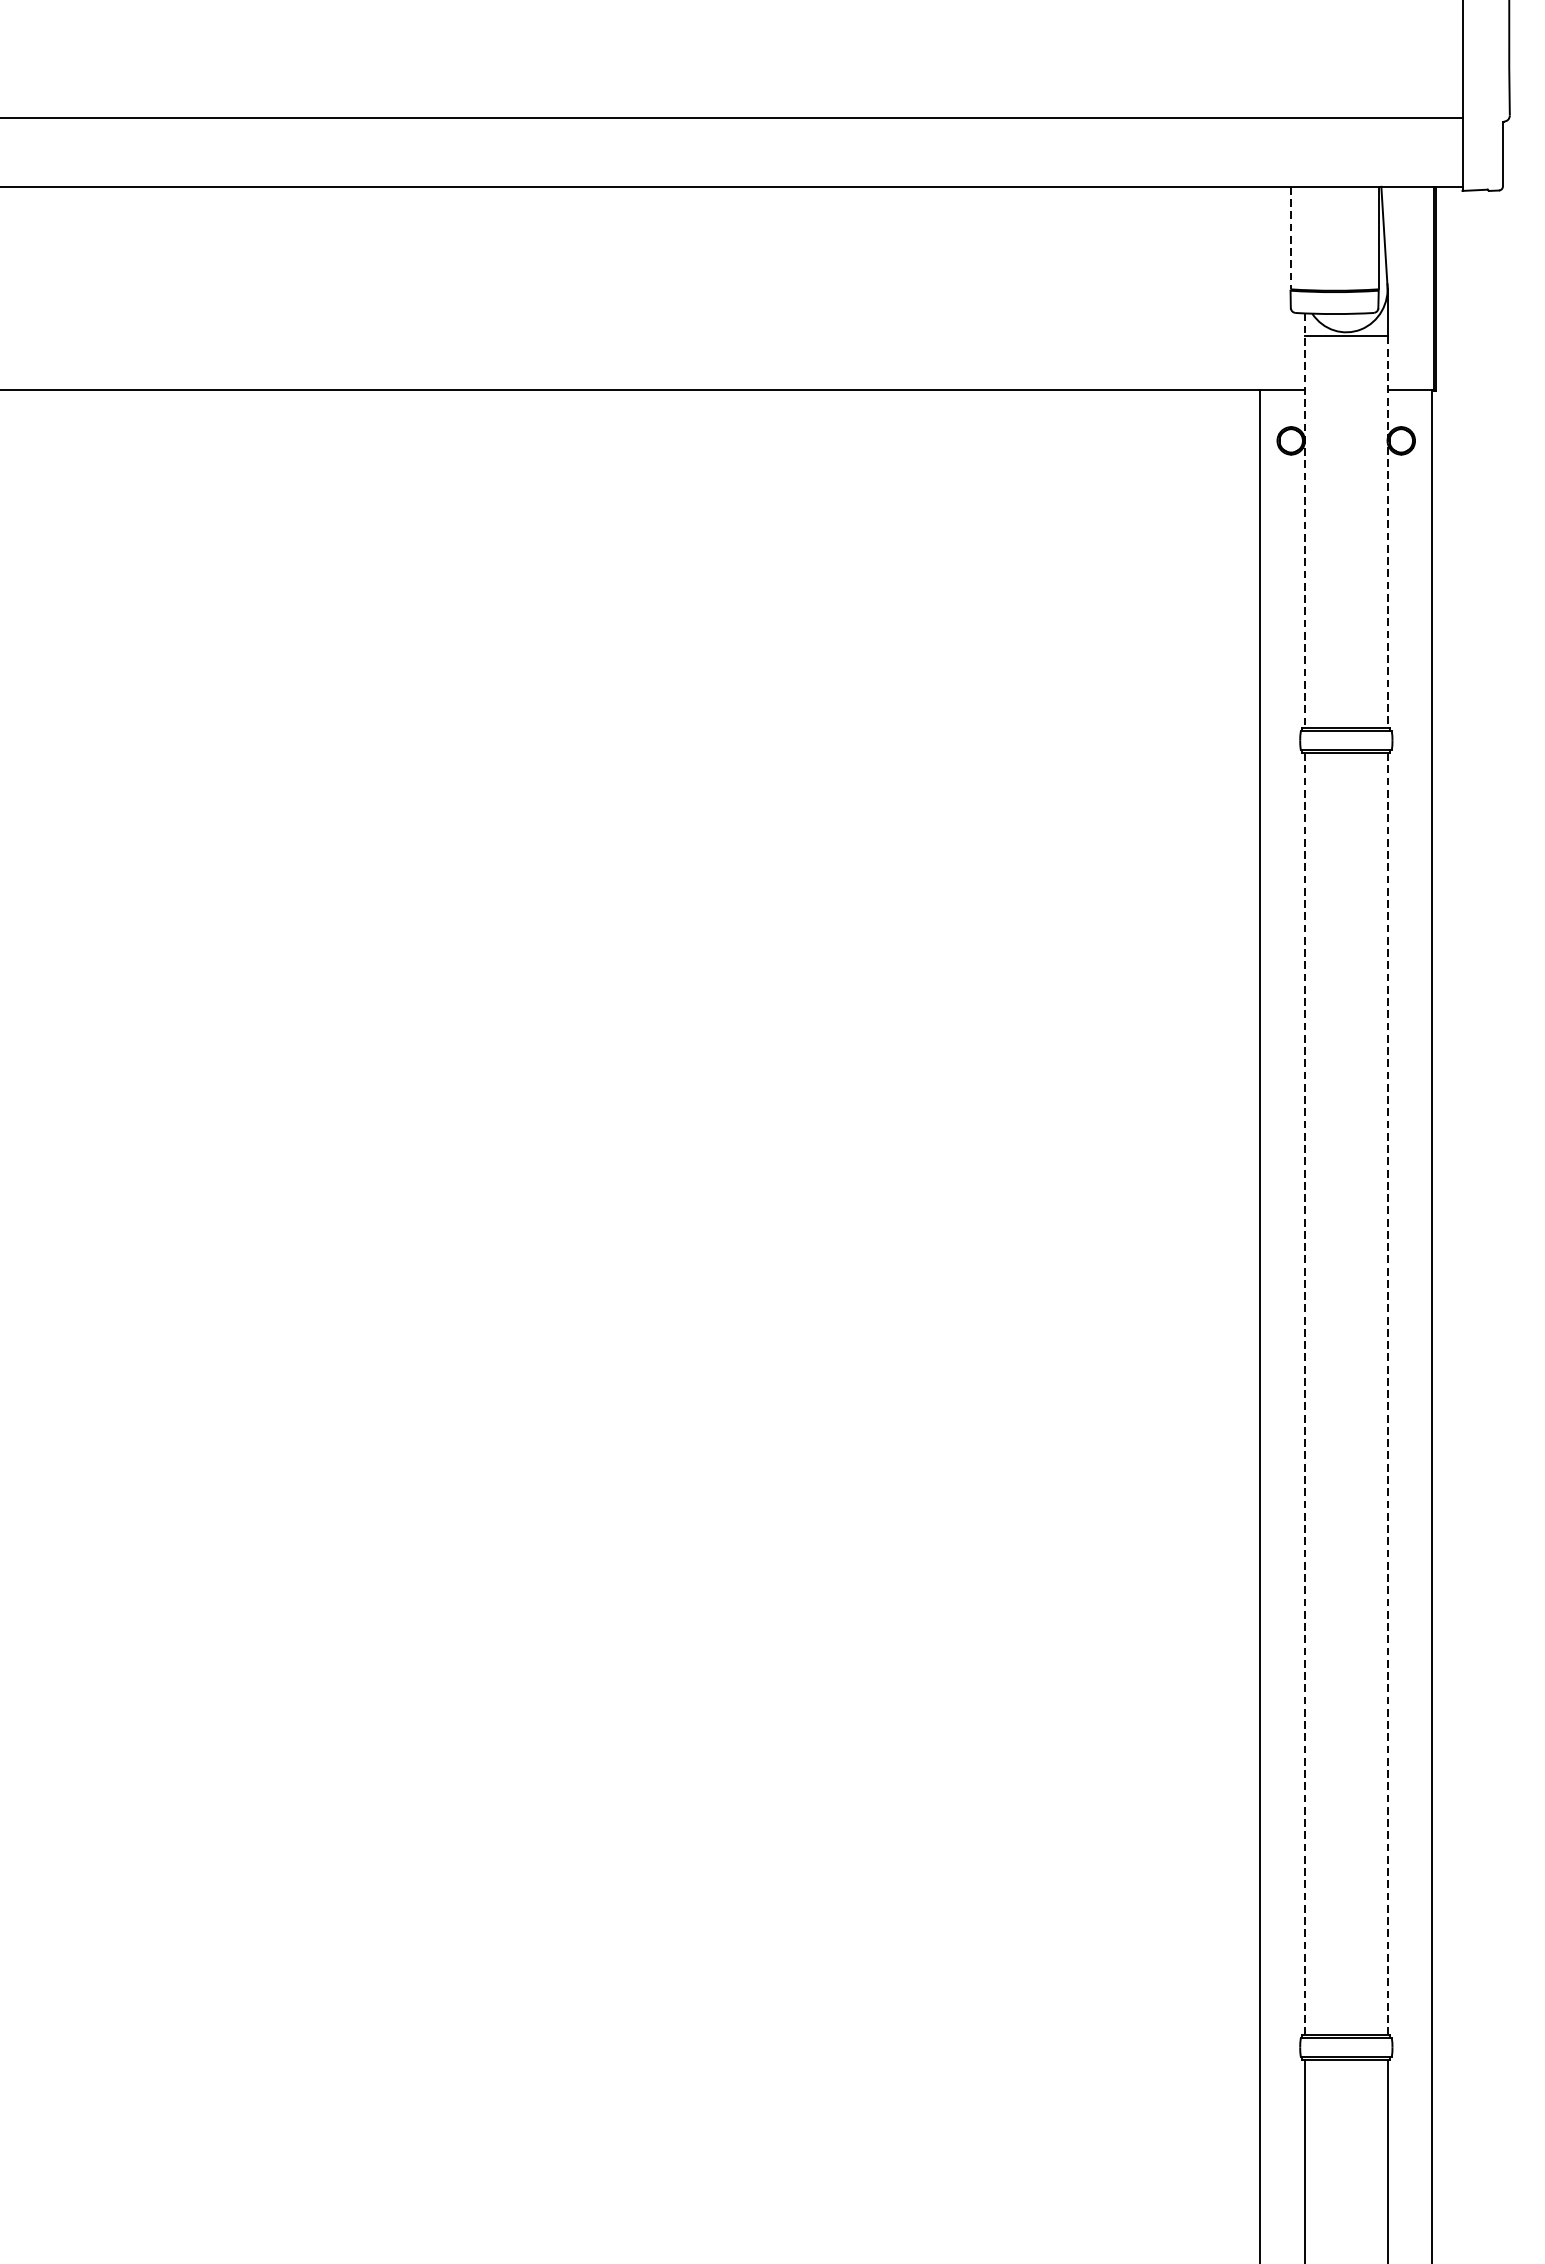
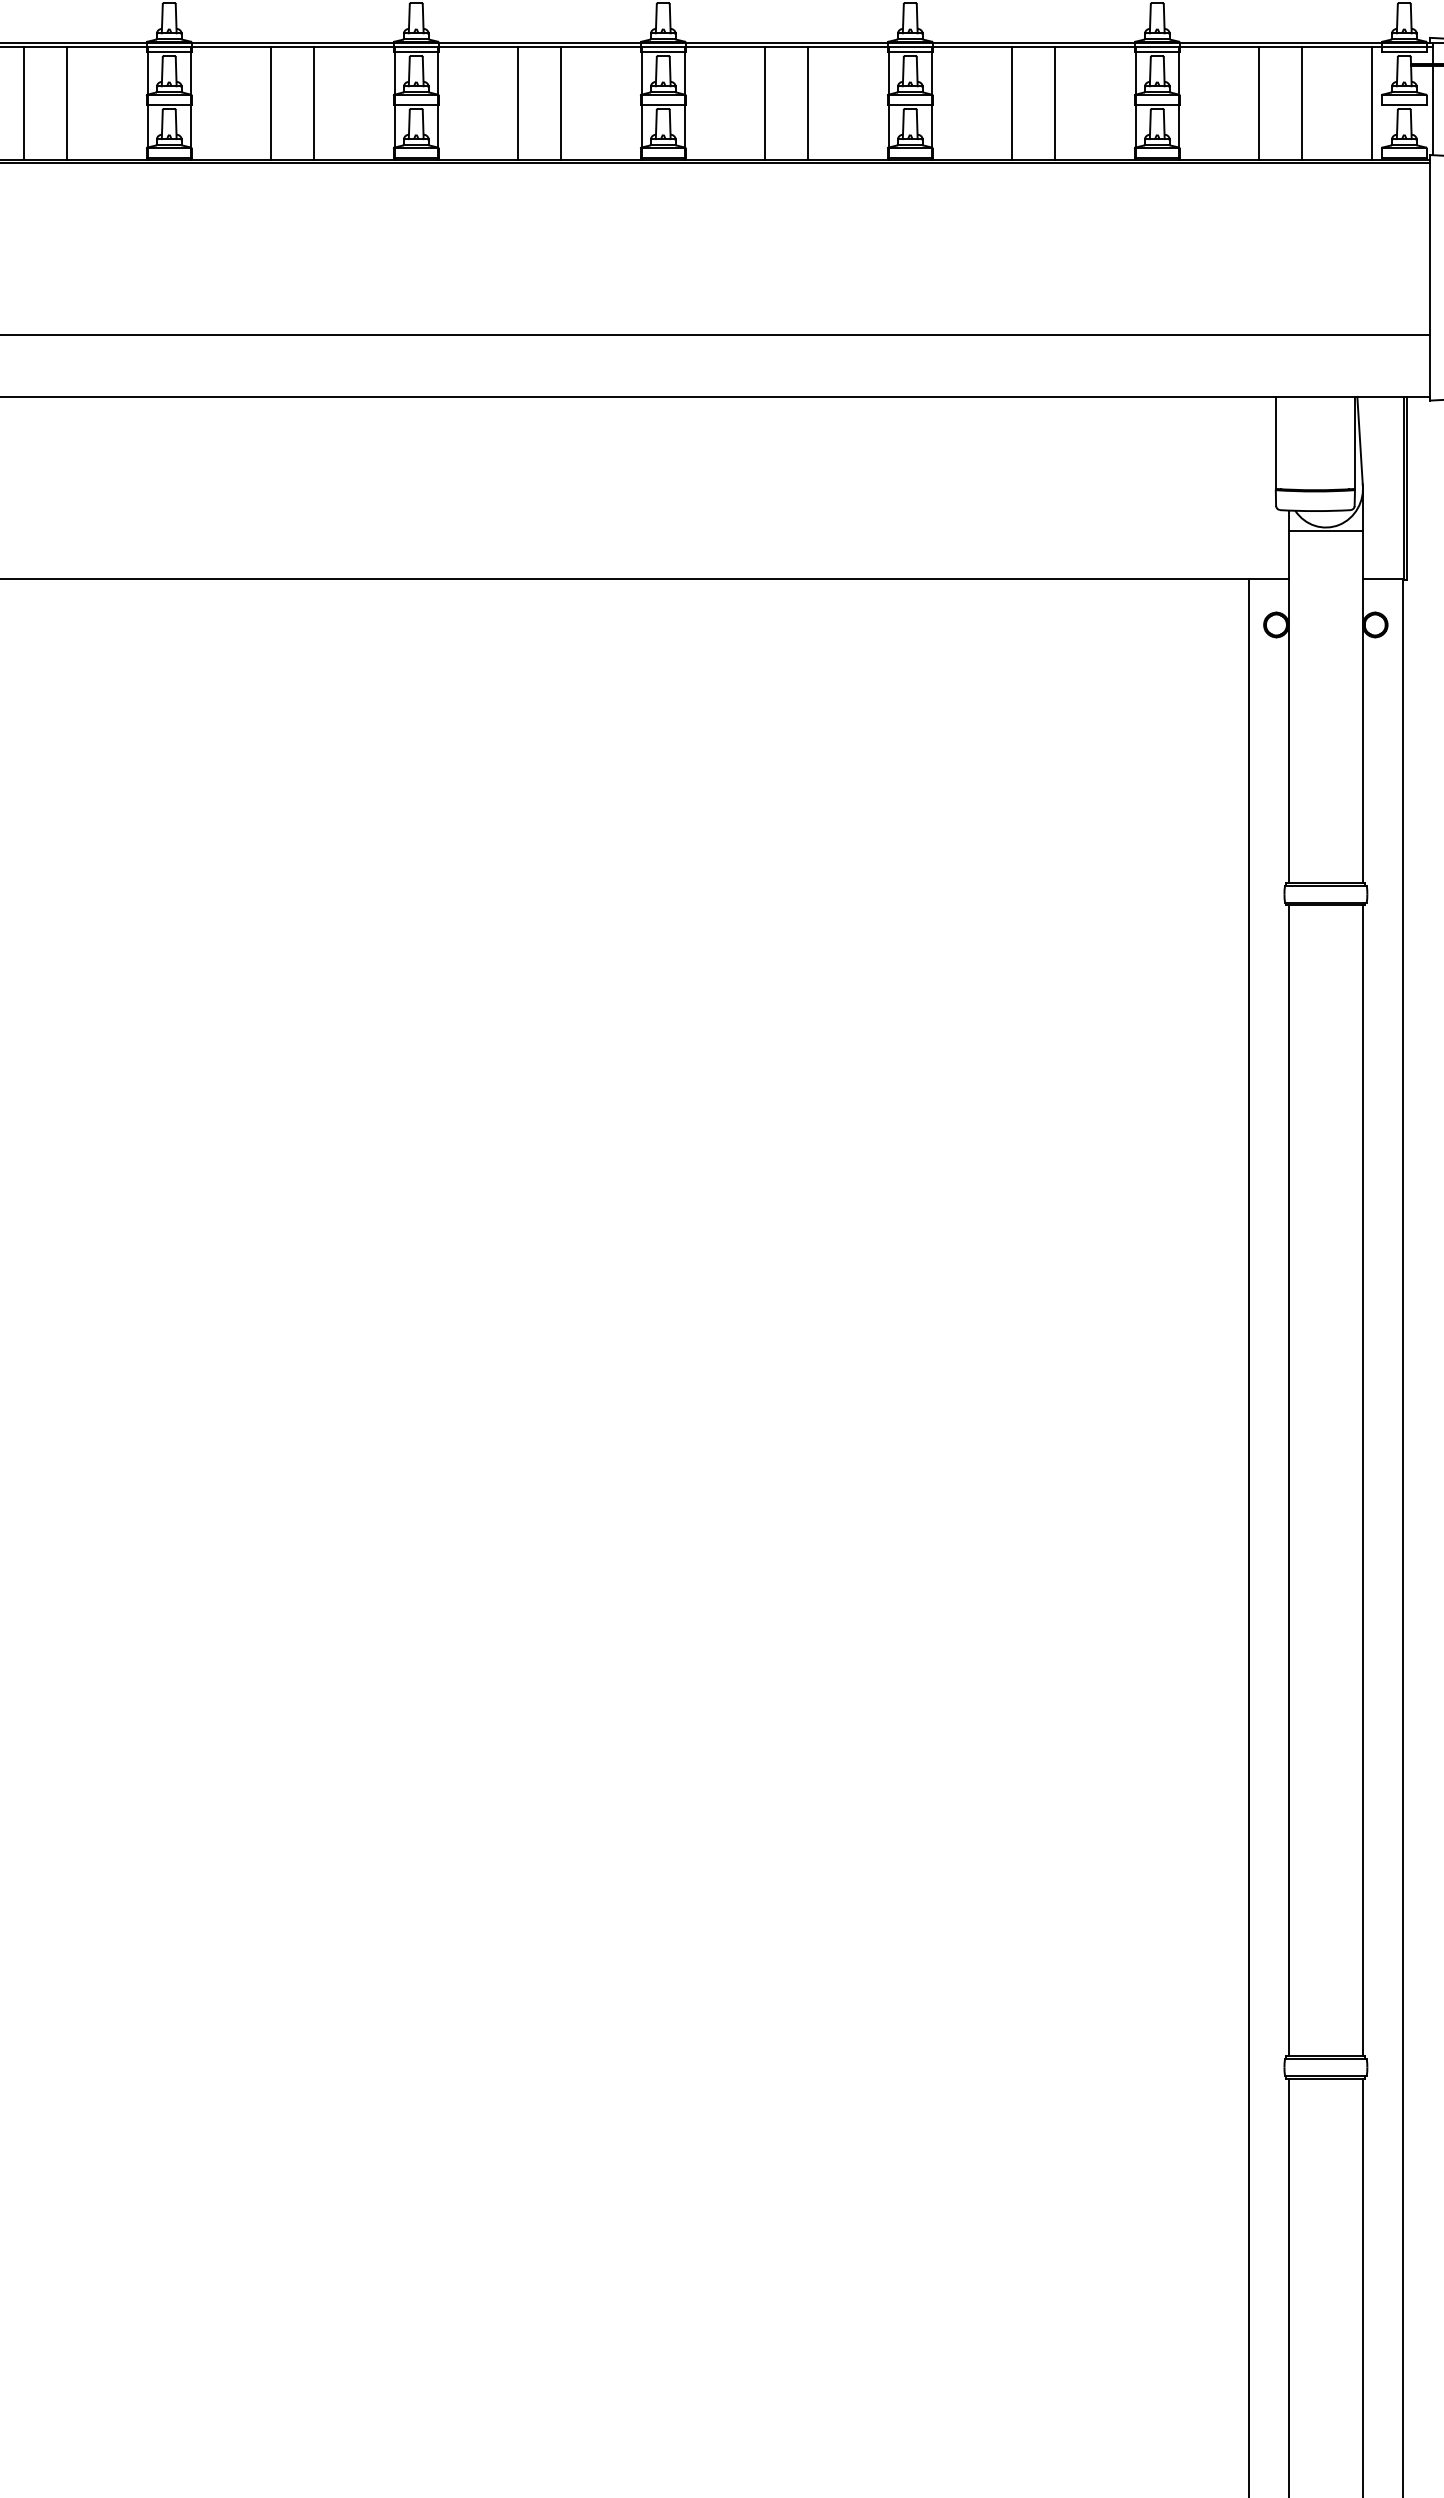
line: (1290, 238) -> (1275, 443), dashed -> solid
line: (1304, 521) -> (1288, 697), dashed -> solid
line: (1387, 532) -> (1362, 707), dashed -> solid
line: (1304, 1393) -> (1288, 1480), dashed -> solid
line: (1387, 1393) -> (1362, 1480), dashed -> solid

